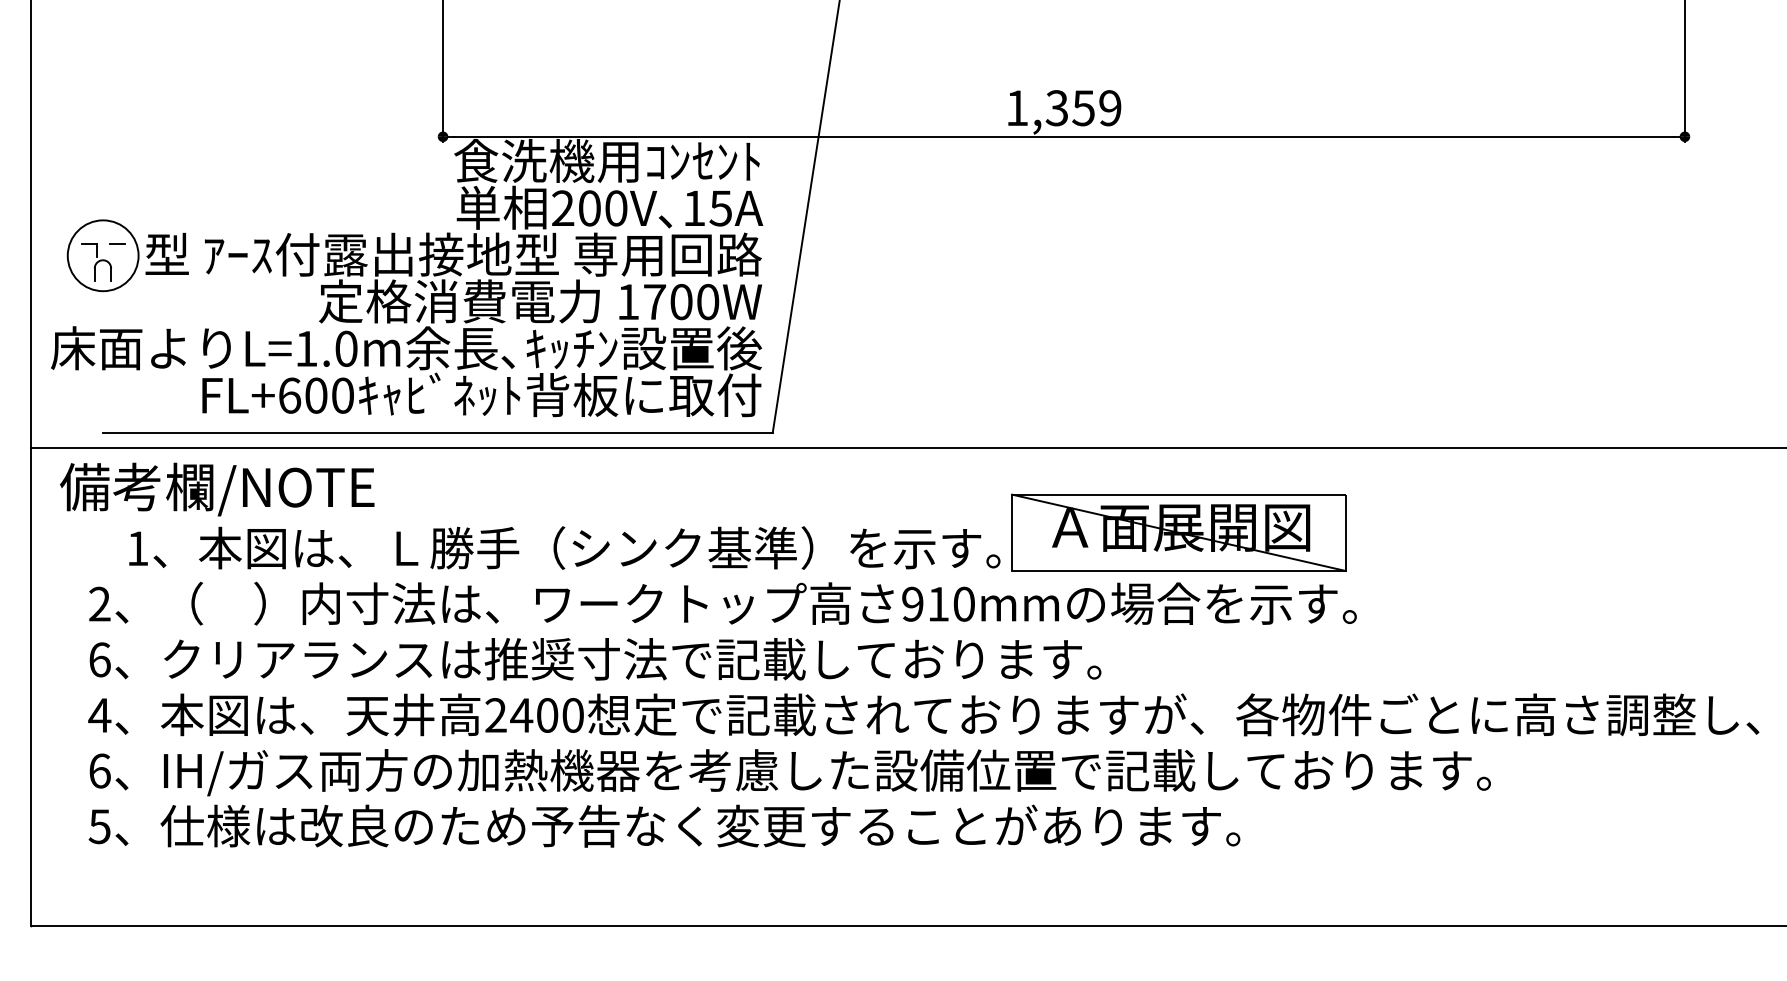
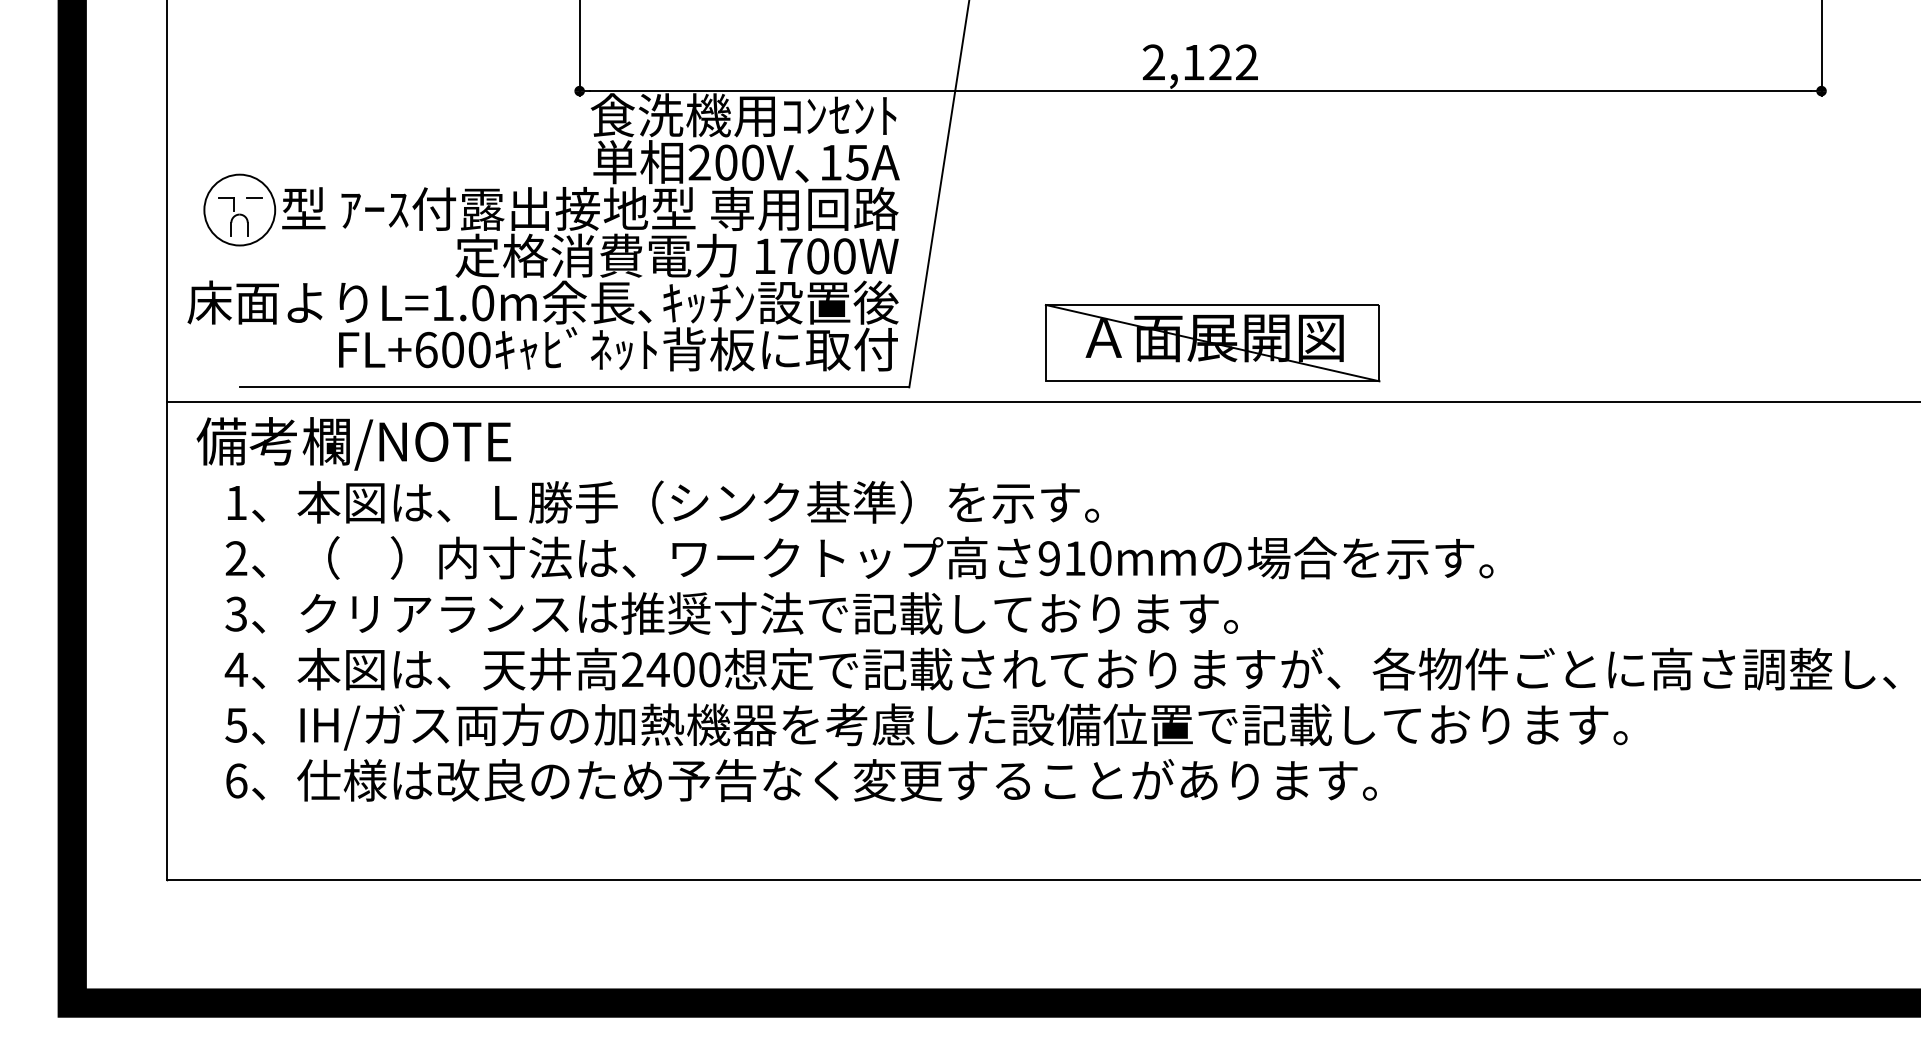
text: (1062, 108) -> (1199, 62), 1,359 -> 2,122
part: (1178, 533) -> (1212, 343), moved
text: (564, 548) -> (663, 502), moved
text: (99, 659) -> (236, 613), 6 -> 3
text: (99, 770) -> (236, 724), 6 -> 5
text: (99, 826) -> (236, 780), 5 -> 6

